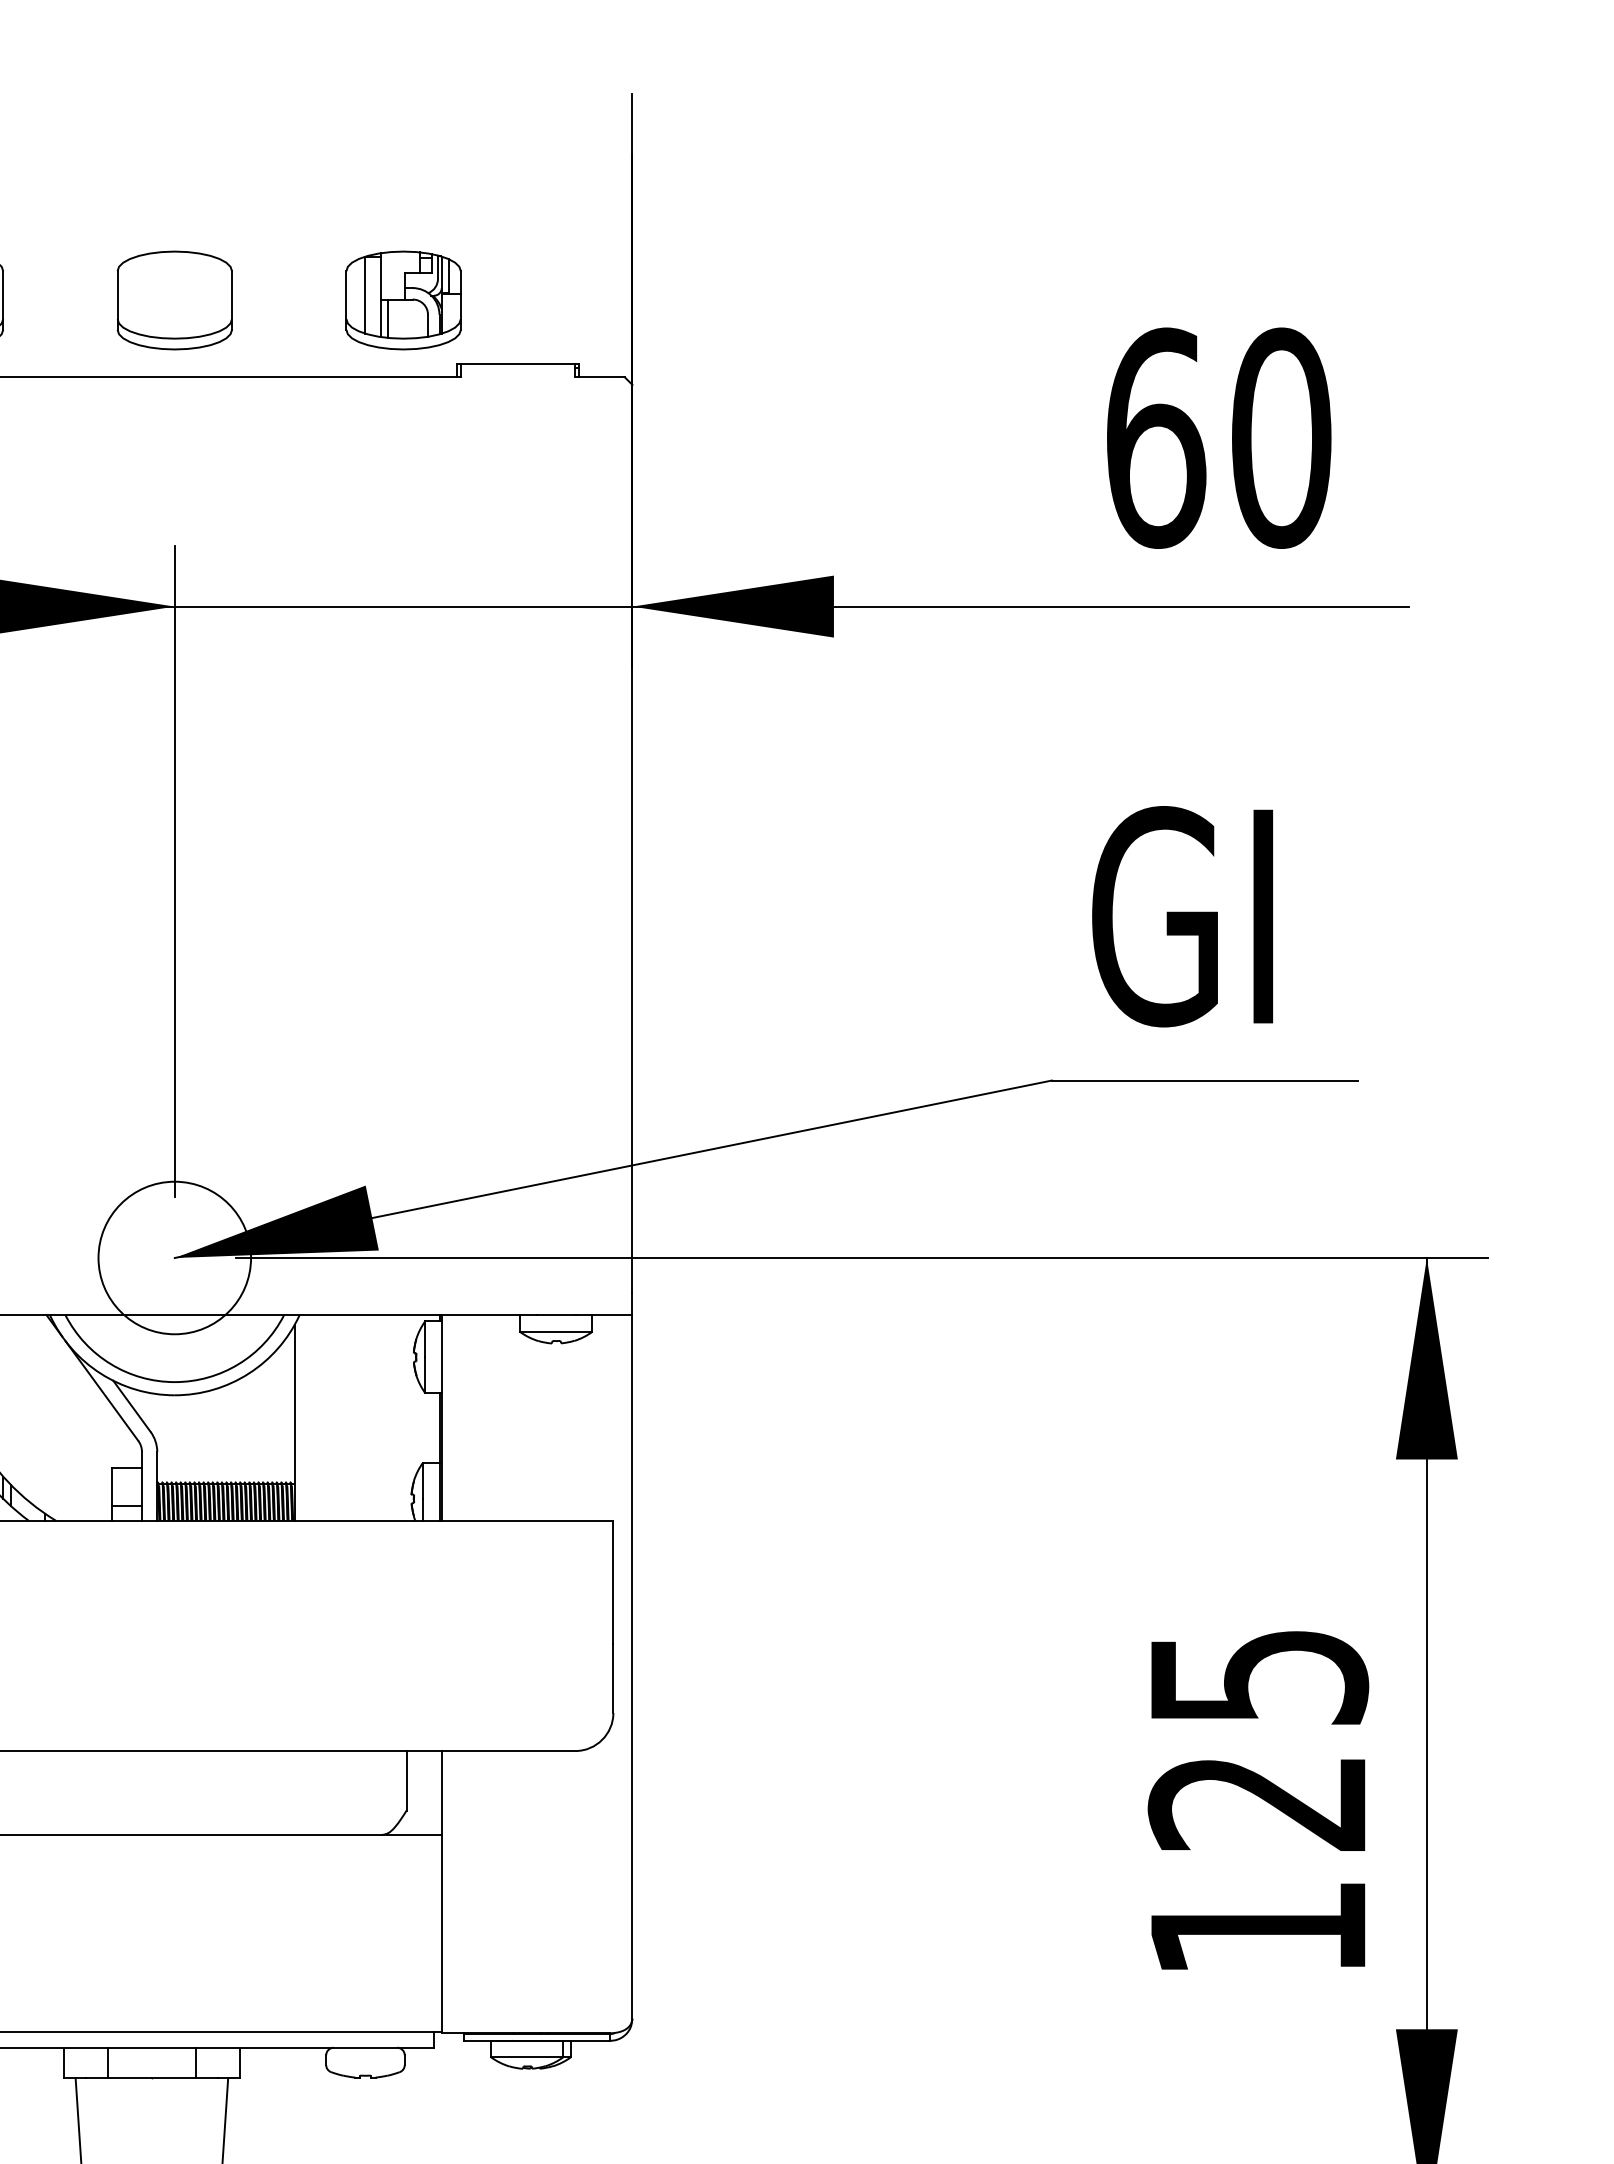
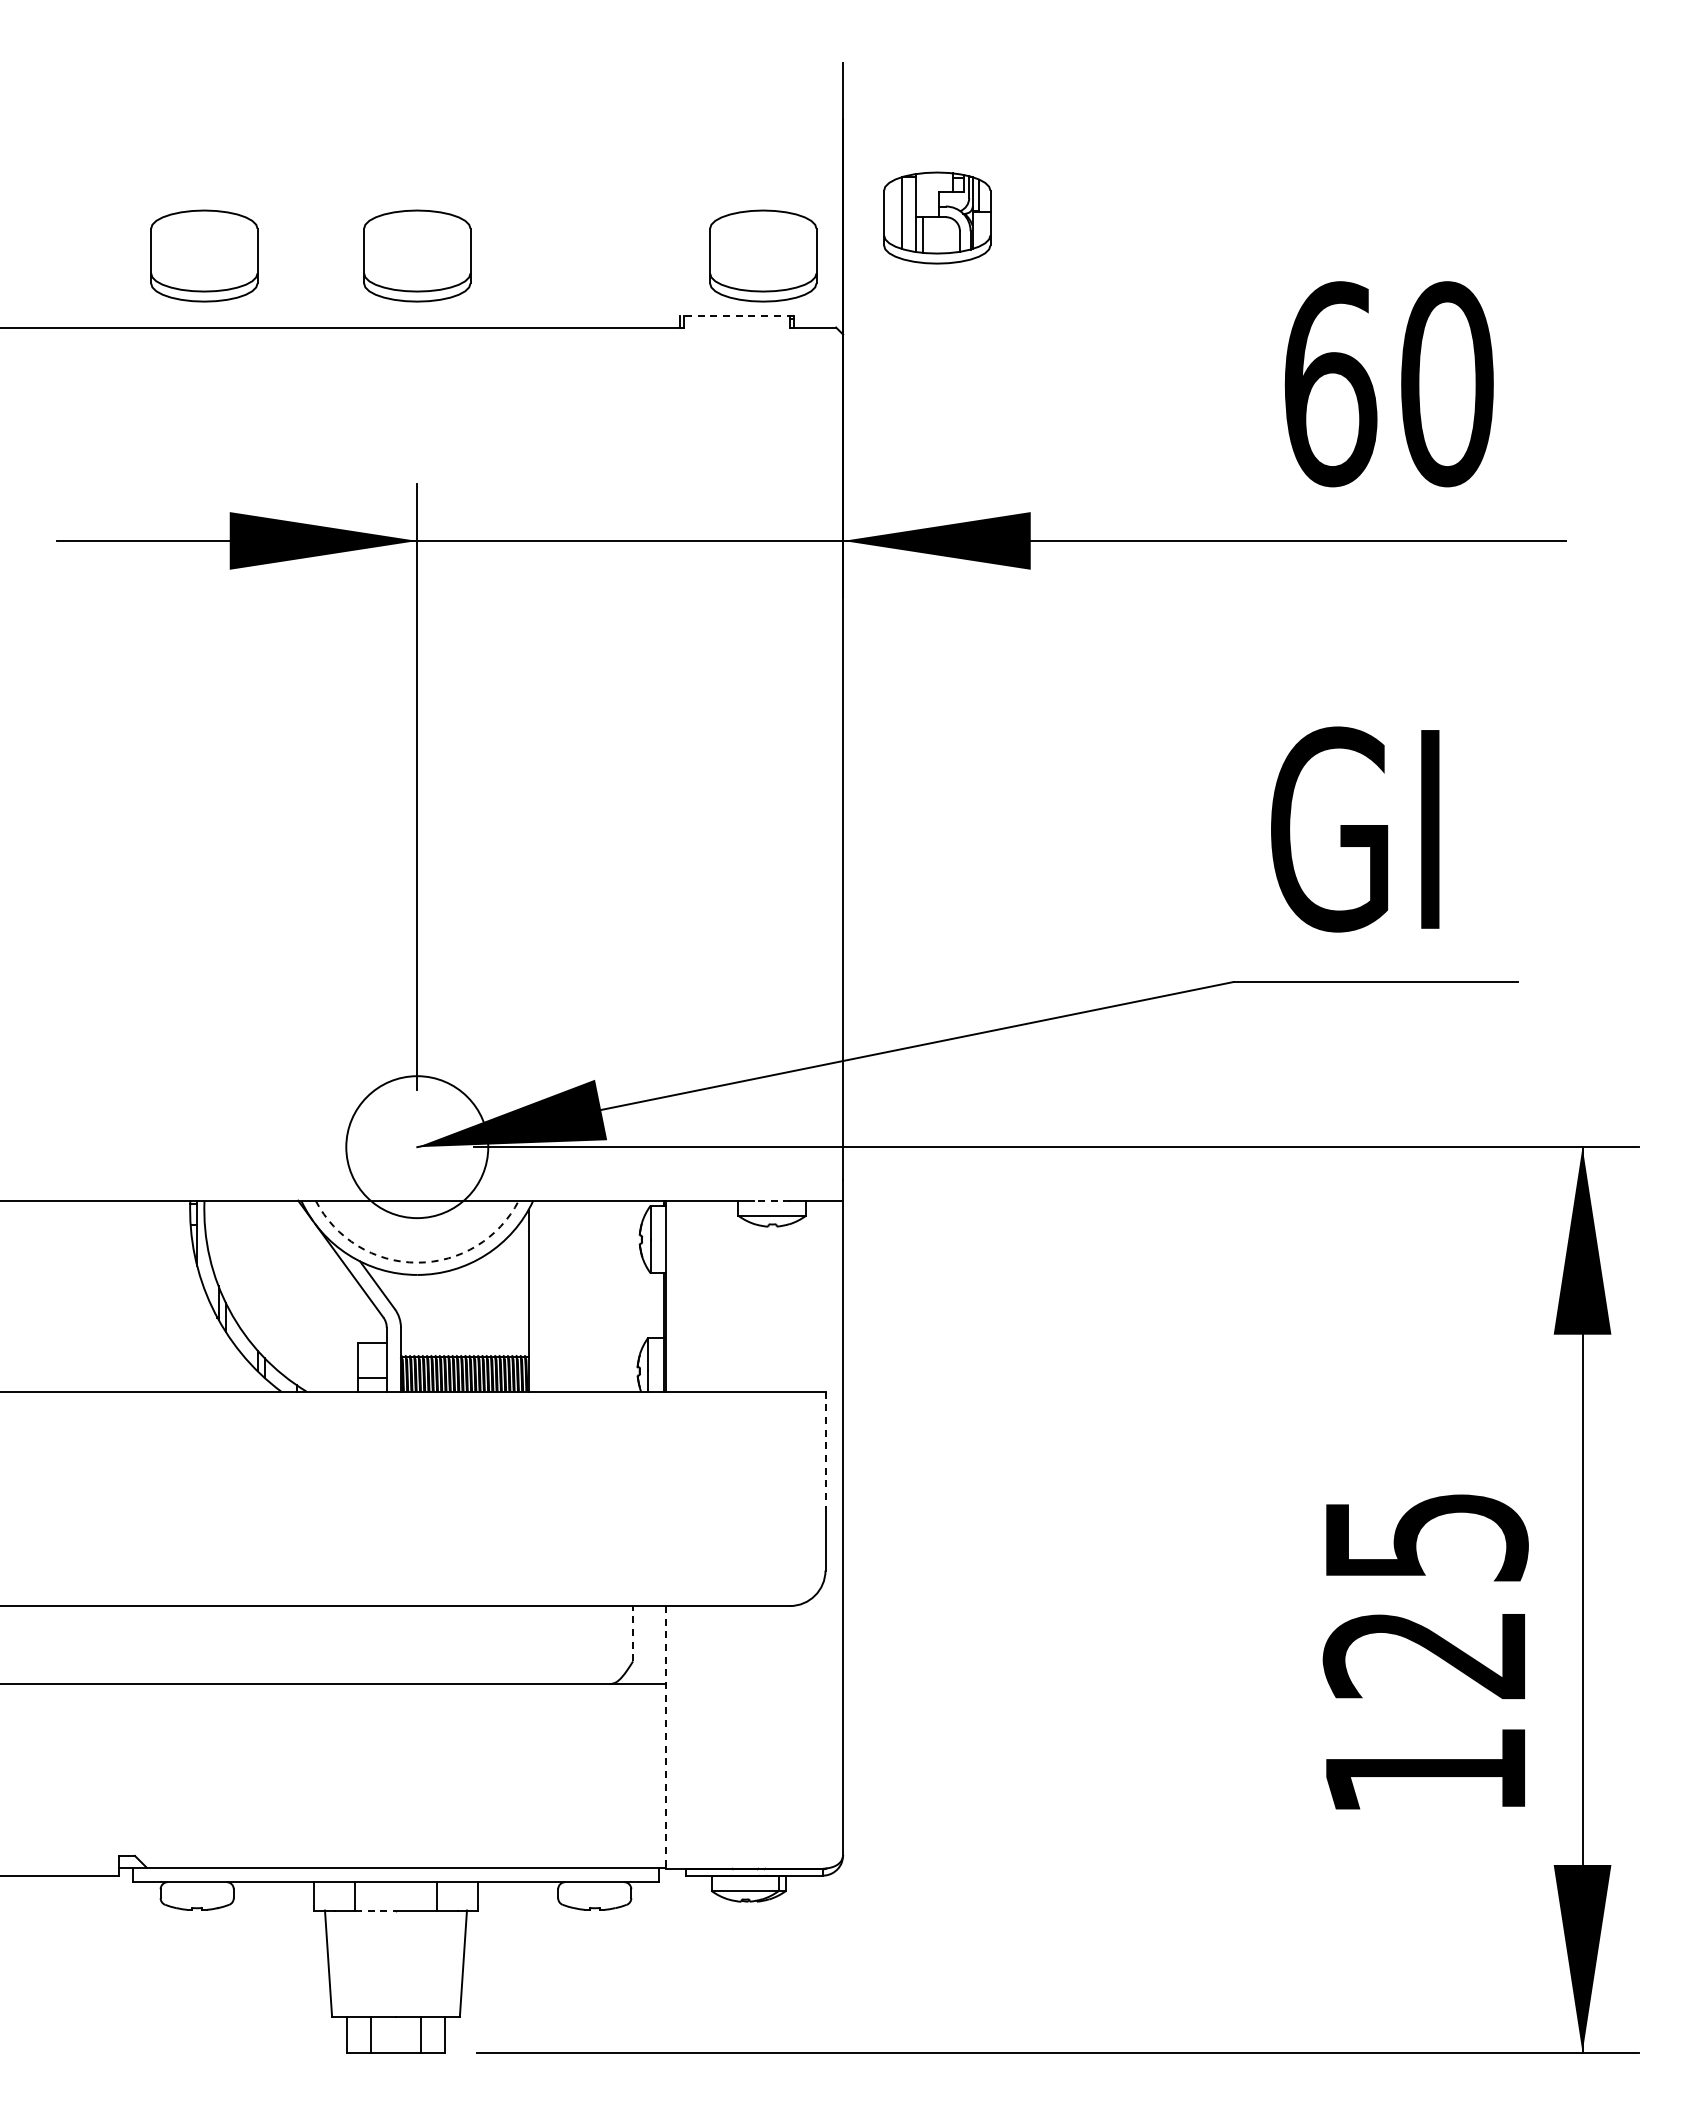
part: (403, 299) -> (937, 217), moved
part: (546, 299) -> (763, 255), added
line: (517, 364) -> (736, 315), solid -> dashed
line: (555, 1315) -> (771, 1200), solid -> dashed
arc: (175, 1381) -> (417, 1262), solid -> dashed
line: (613, 1582) -> (825, 1449), solid -> dashed
line: (407, 1780) -> (633, 1633), solid -> dashed
line: (441, 1892) -> (665, 1737), solid -> dashed
line: (129, 2078) -> (375, 1910), solid -> dashed

